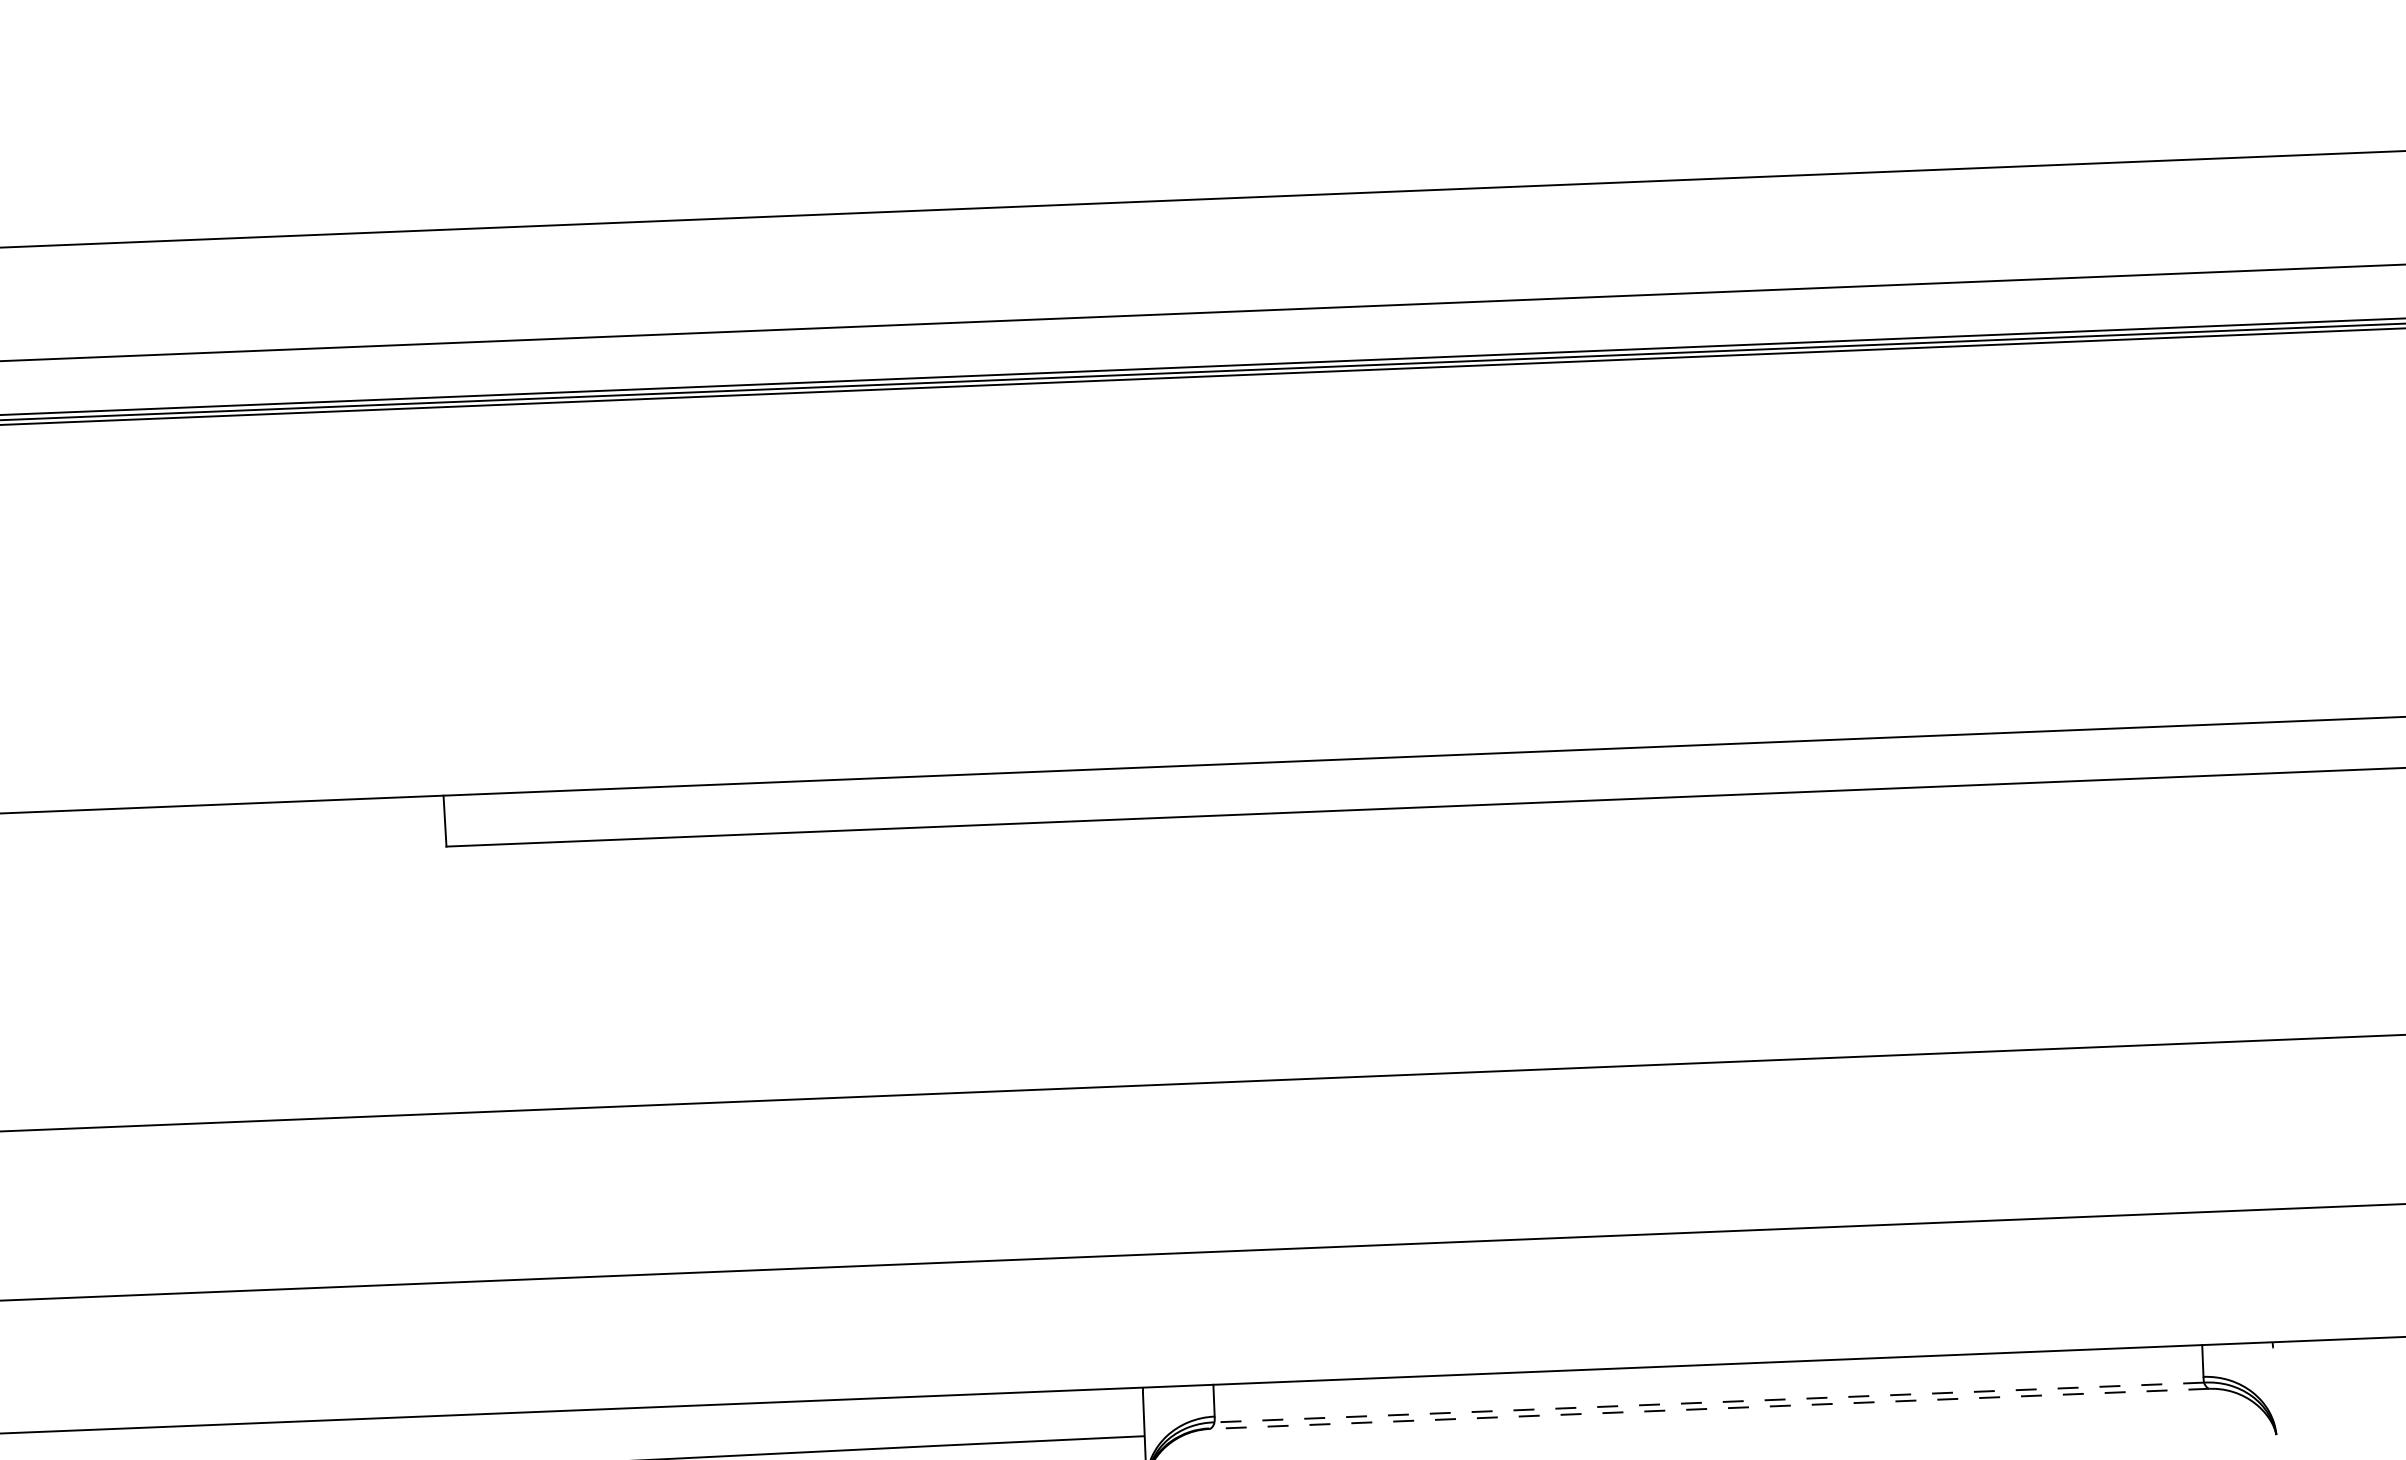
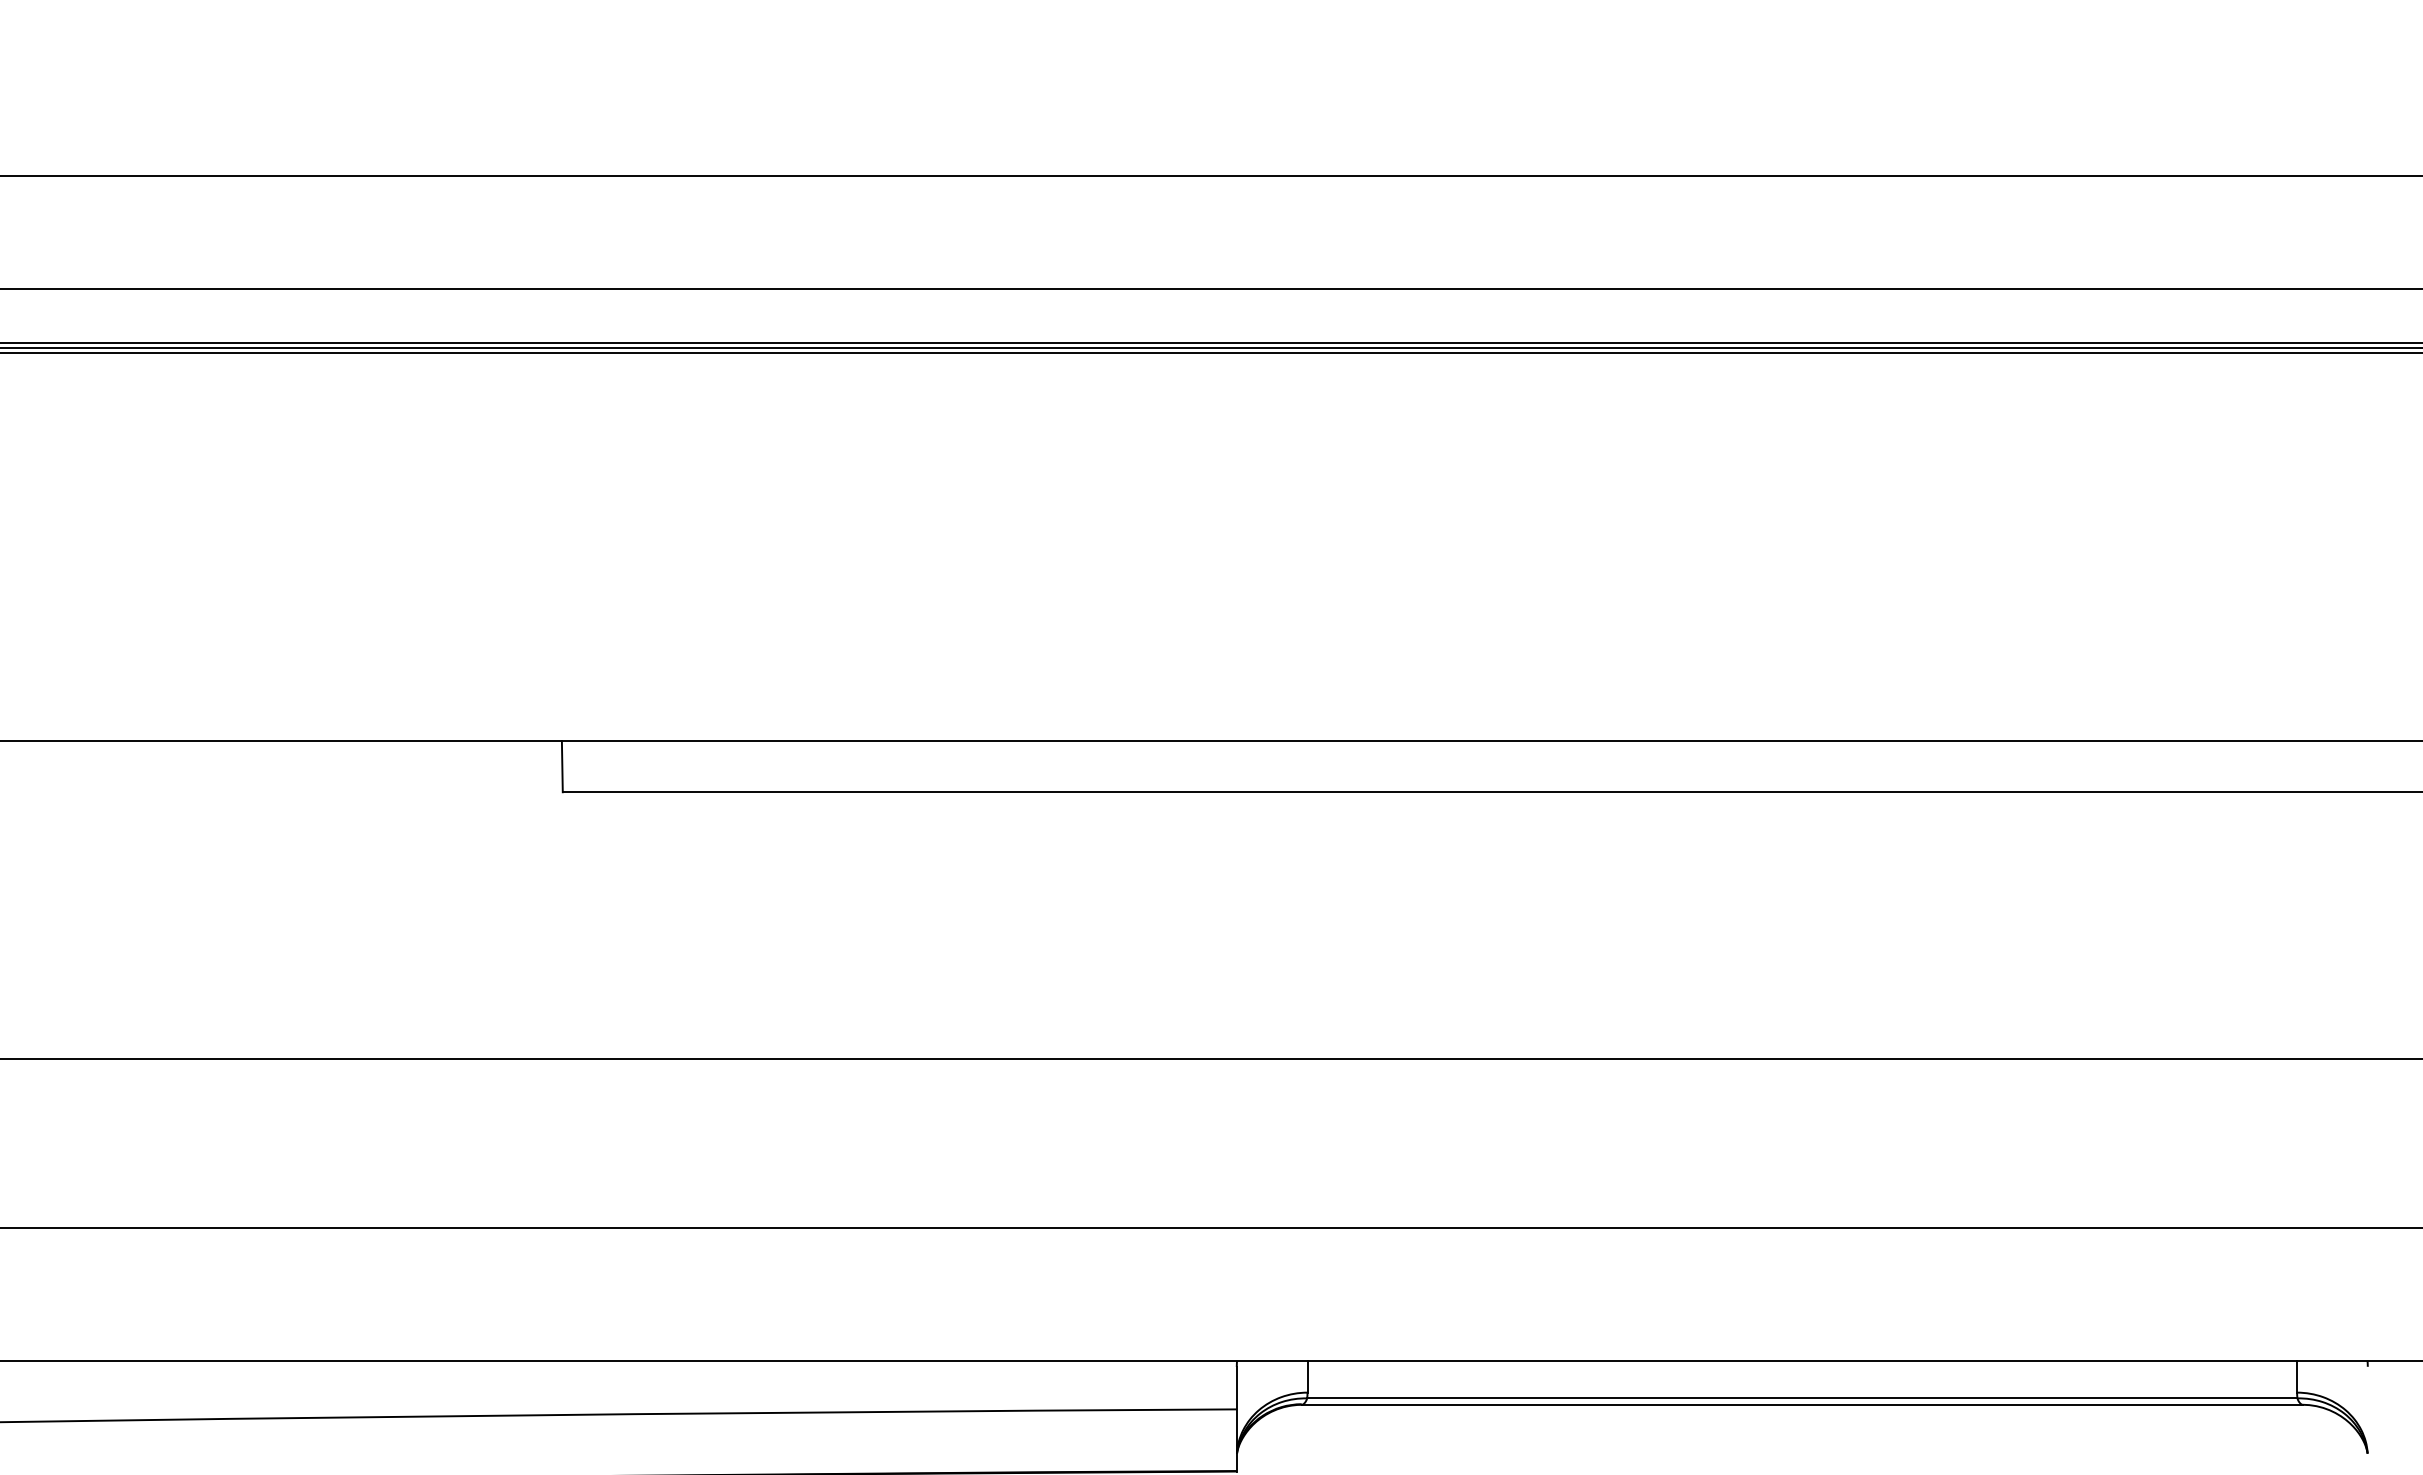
line: (1708, 1402) -> (1801, 1398), dashed -> solid
line: (1708, 1408) -> (1801, 1404), dashed -> solid

